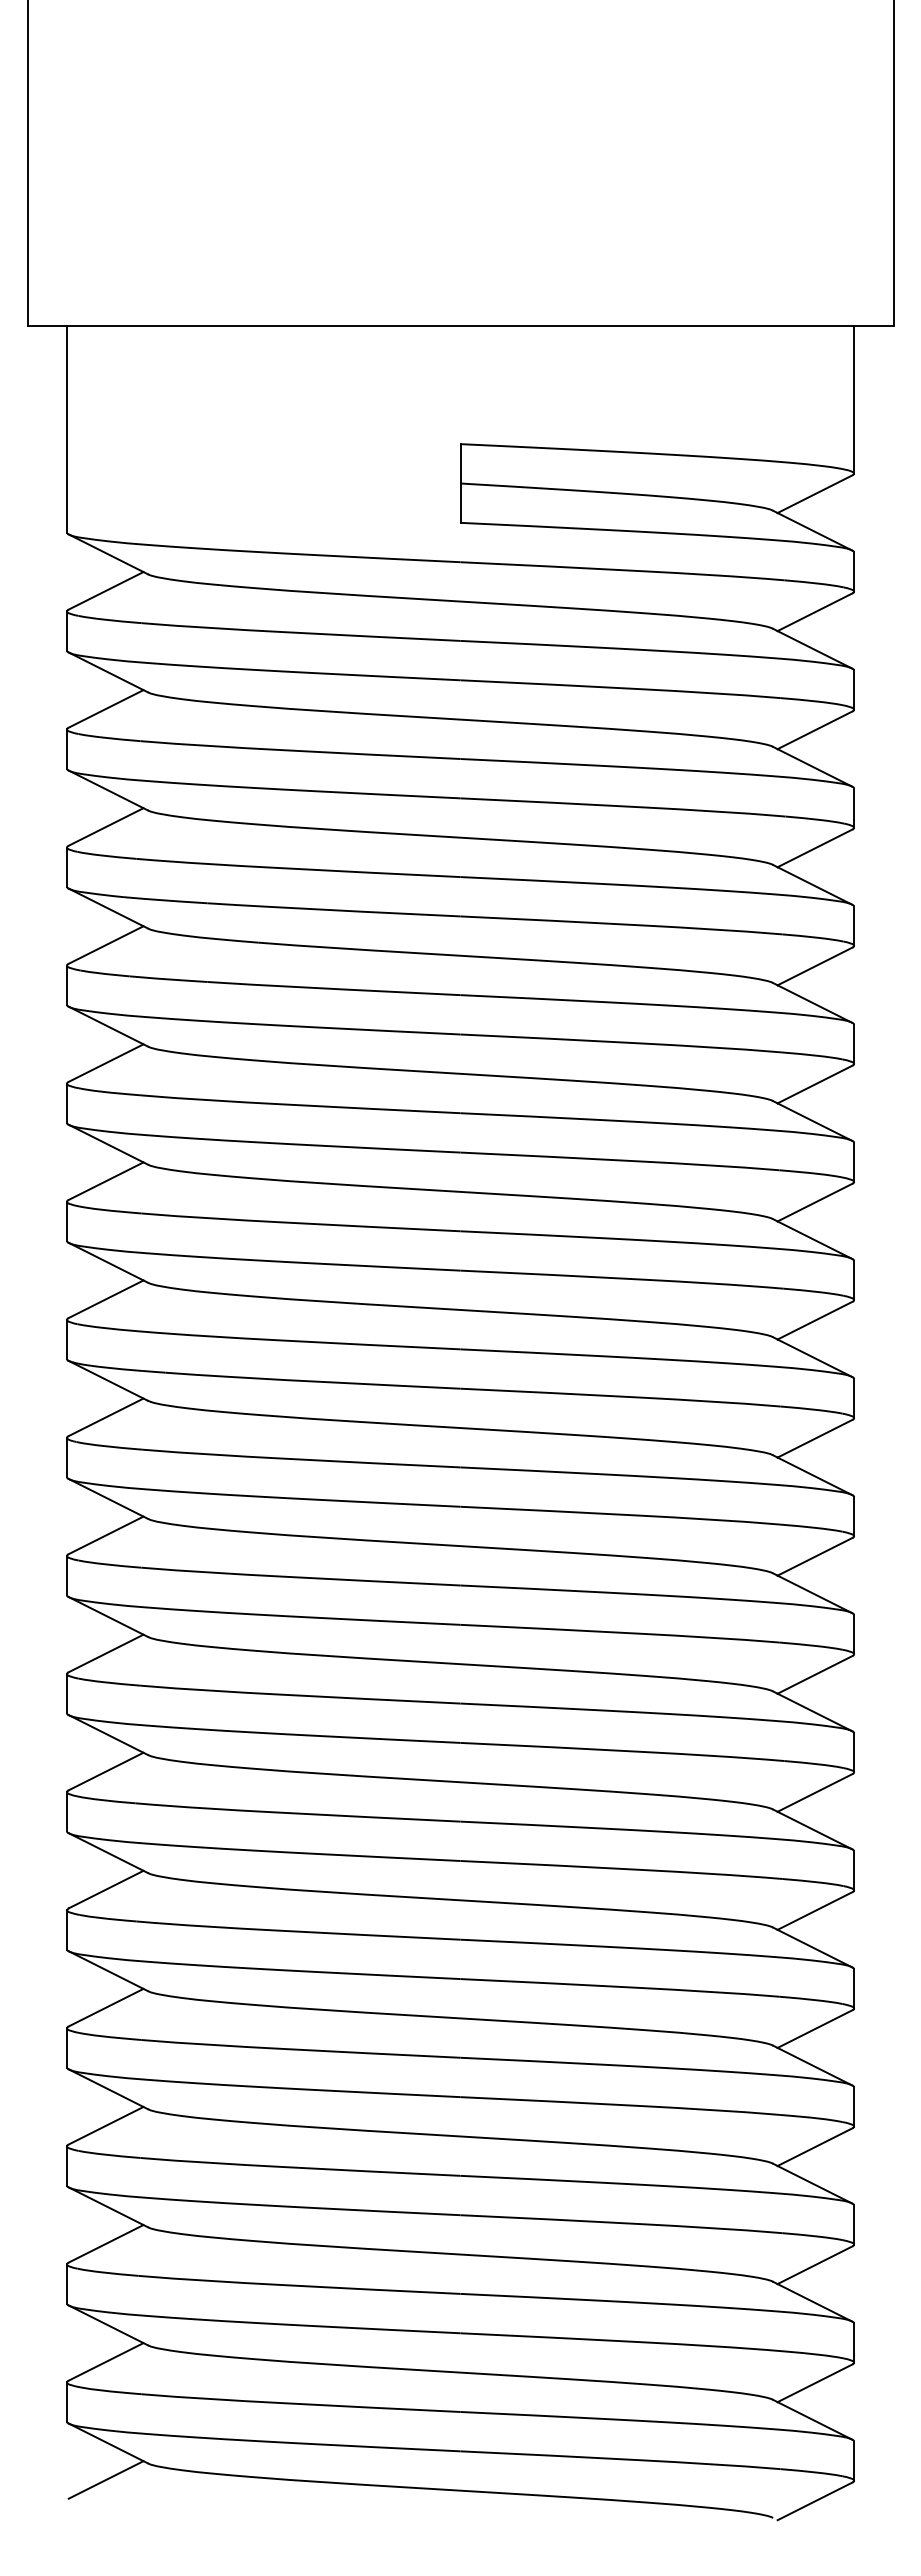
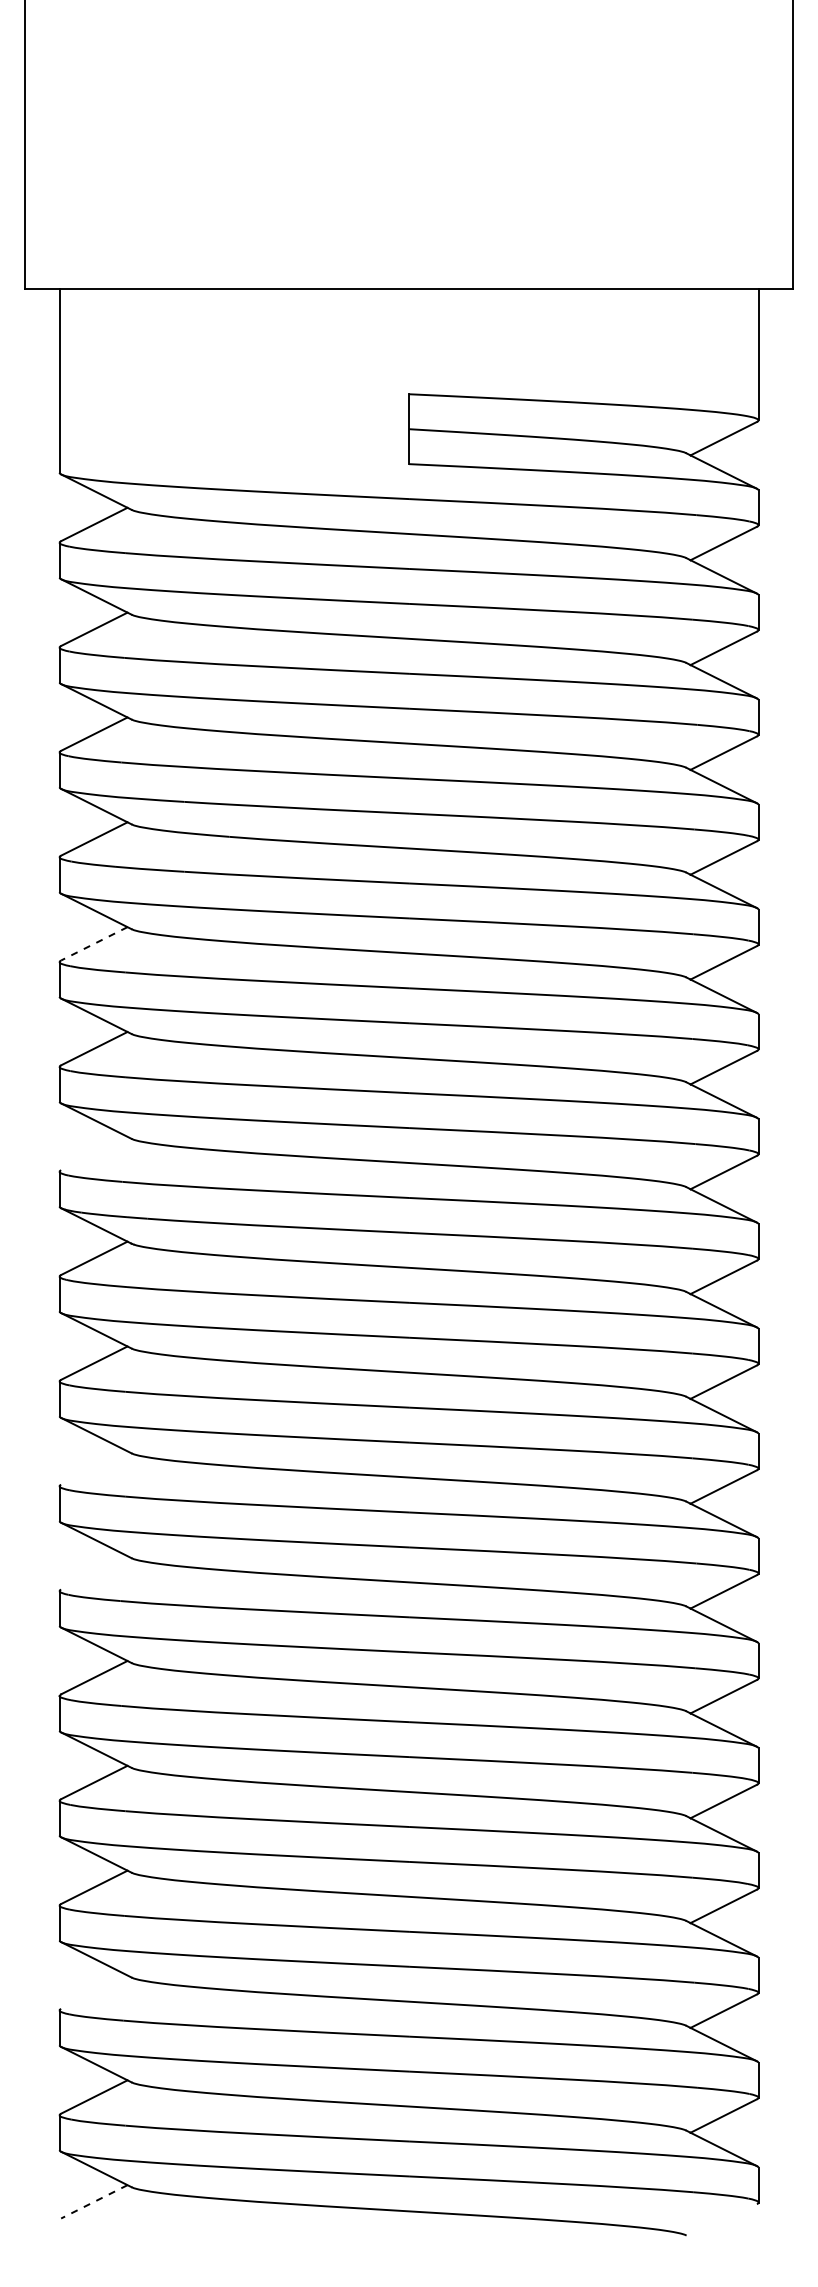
line: (106, 1063) -> (94, 944), solid -> dashed
line: (105, 1299) -> (93, 1153), removed
line: (105, 1653) -> (93, 1468), removed
line: (105, 1771) -> (93, 1572), removed
line: (105, 2243) -> (93, 1991), removed
line: (106, 2479) -> (94, 2201), solid -> dashed
line: (814, 2501) -> (723, 2220), removed

